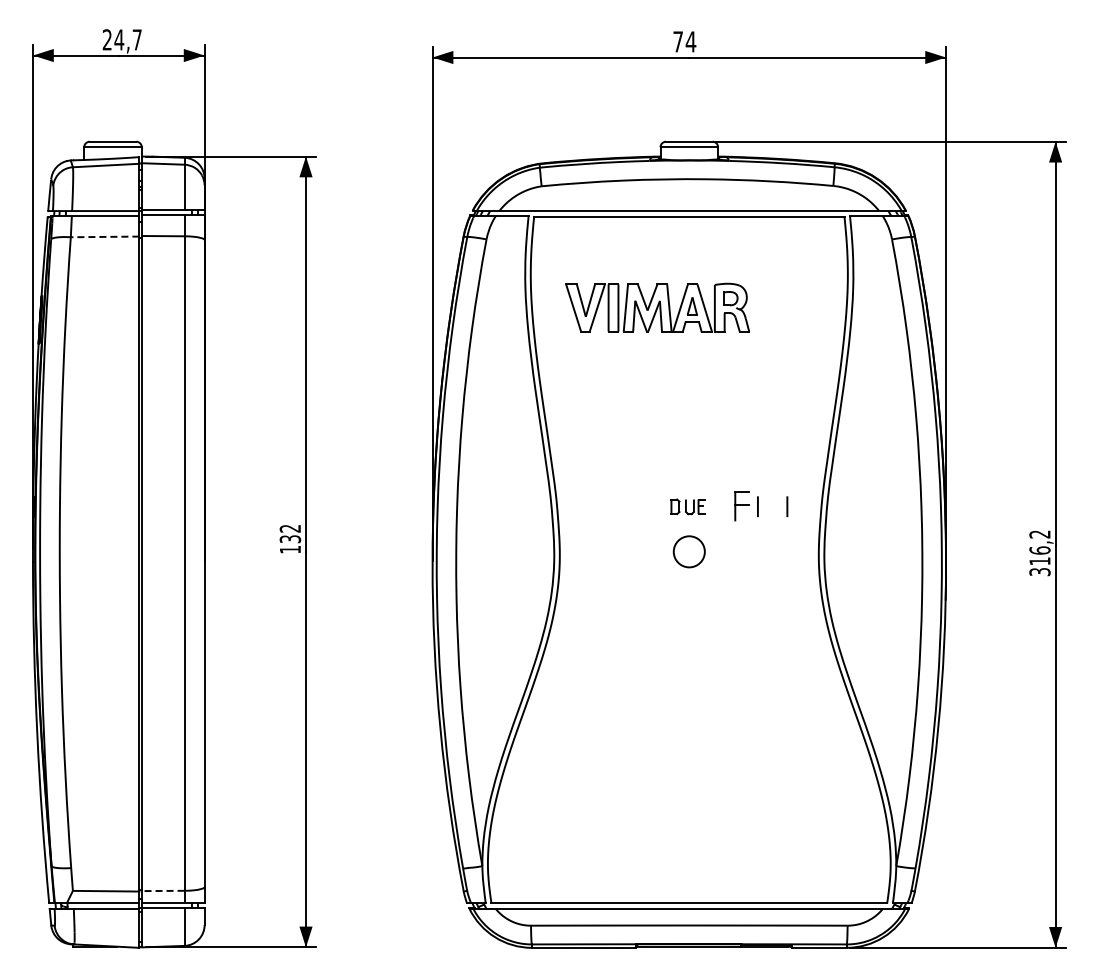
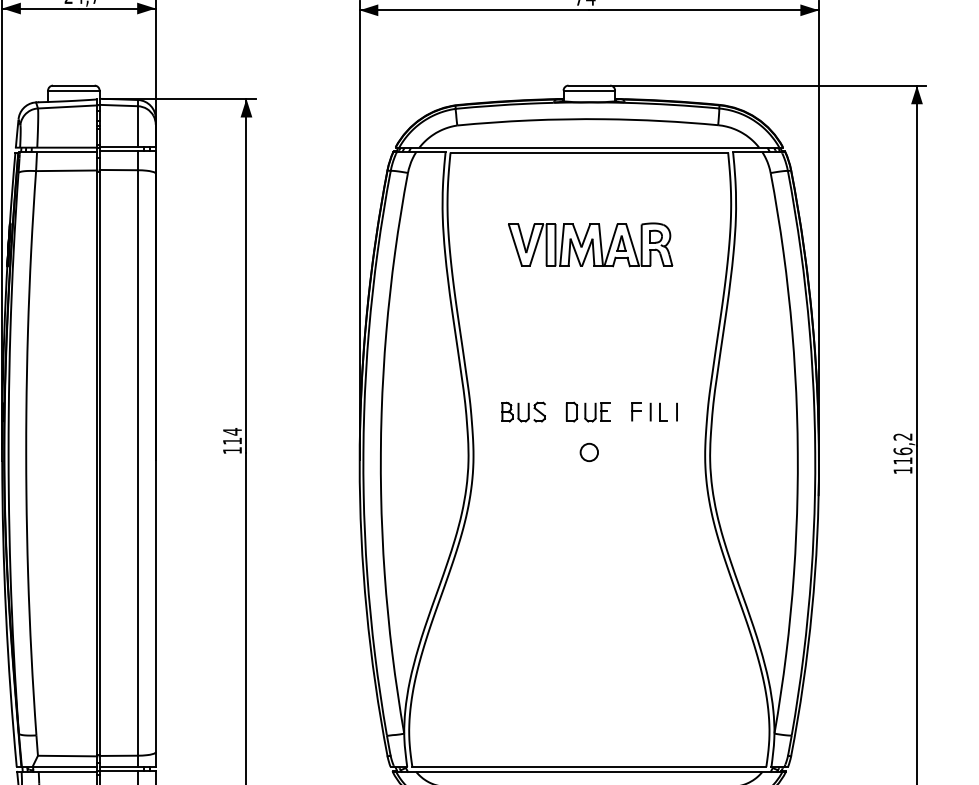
line: (104, 236) -> (66, 170), dashed -> solid
part: (657, 307) -> (590, 244), moved
part: (615, 506) -> (523, 411), added
part: (688, 506) -> (588, 411), size x1.43
part: (741, 506) -> (636, 411), size x0.71
part: (771, 506) -> (662, 411), added
text: (290, 533) -> (232, 436), 132 -> 114
circle: (689, 551) -> (589, 452), size x0.62
text: (1039, 572) -> (902, 470), 316,2 -> 116,2
line: (162, 890) -> (118, 755), dashed -> solid

